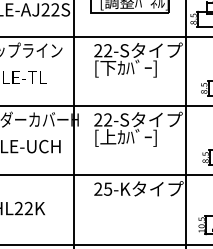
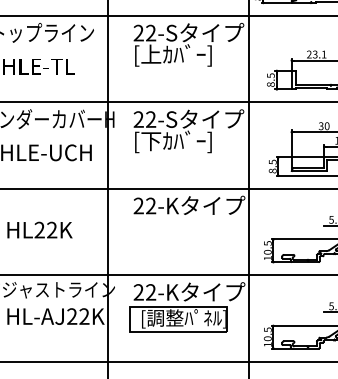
text: (108, 67) -> (151, 54), [下ｶﾊﾞｰ] -> [上ｶﾊﾞｰ]
text: (108, 137) -> (151, 141), [上ｶﾊﾞｰ] -> [下ｶﾊﾞｰ]
text: (107, 188) -> (150, 205), 25-K -> 22-K

